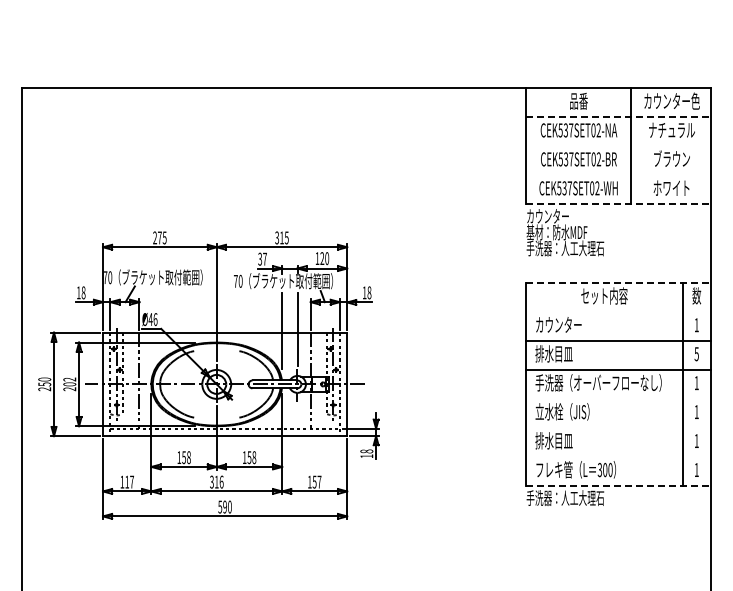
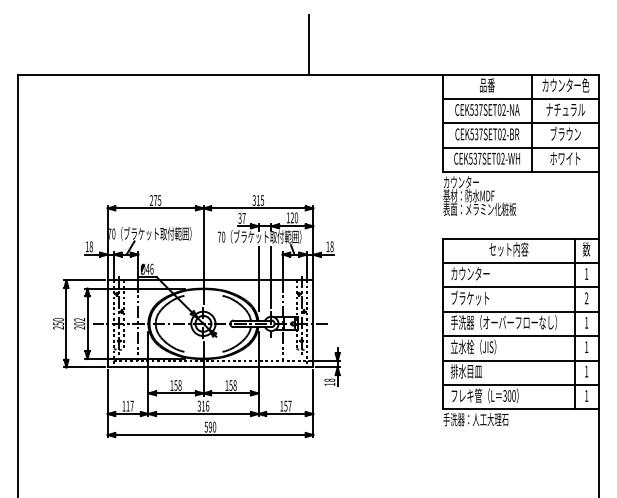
line: (366, 52) -> (308, 44), added
line: (619, 117) -> (521, 99), dashed -> solid
line: (618, 146) -> (520, 123), added
line: (618, 175) -> (520, 147), added
line: (619, 204) -> (521, 172), dashed -> solid
text: (569, 248) -> (479, 209), 手洗器：人工大理石 -> 表面：メラミン化粧板
line: (619, 283) -> (521, 238), dashed -> solid
line: (618, 312) -> (520, 263), added
text: (557, 353) -> (469, 297), 排水目皿 -> ブラケット
text: (696, 354) -> (586, 298), 5 -> 2
part: (208, 375) -> (196, 316), moved
line: (618, 399) -> (520, 336), added
line: (618, 428) -> (520, 360), added
line: (618, 456) -> (520, 384), added
line: (619, 485) -> (521, 408), dashed -> solid

